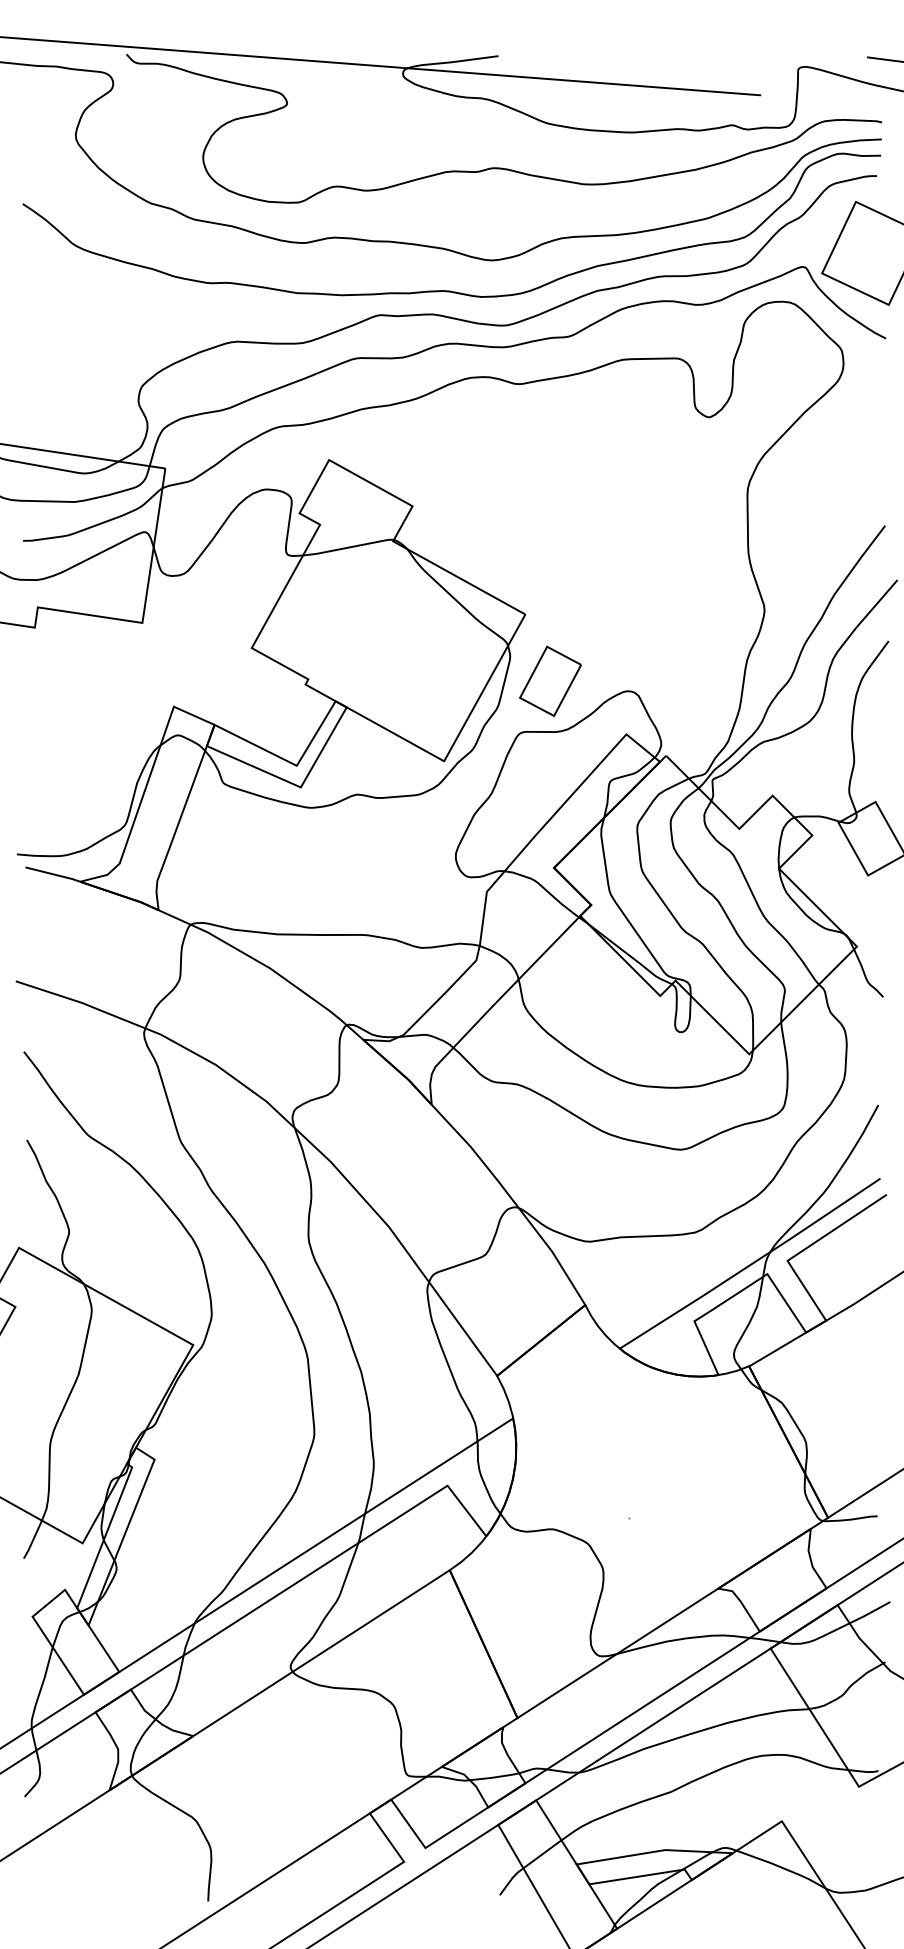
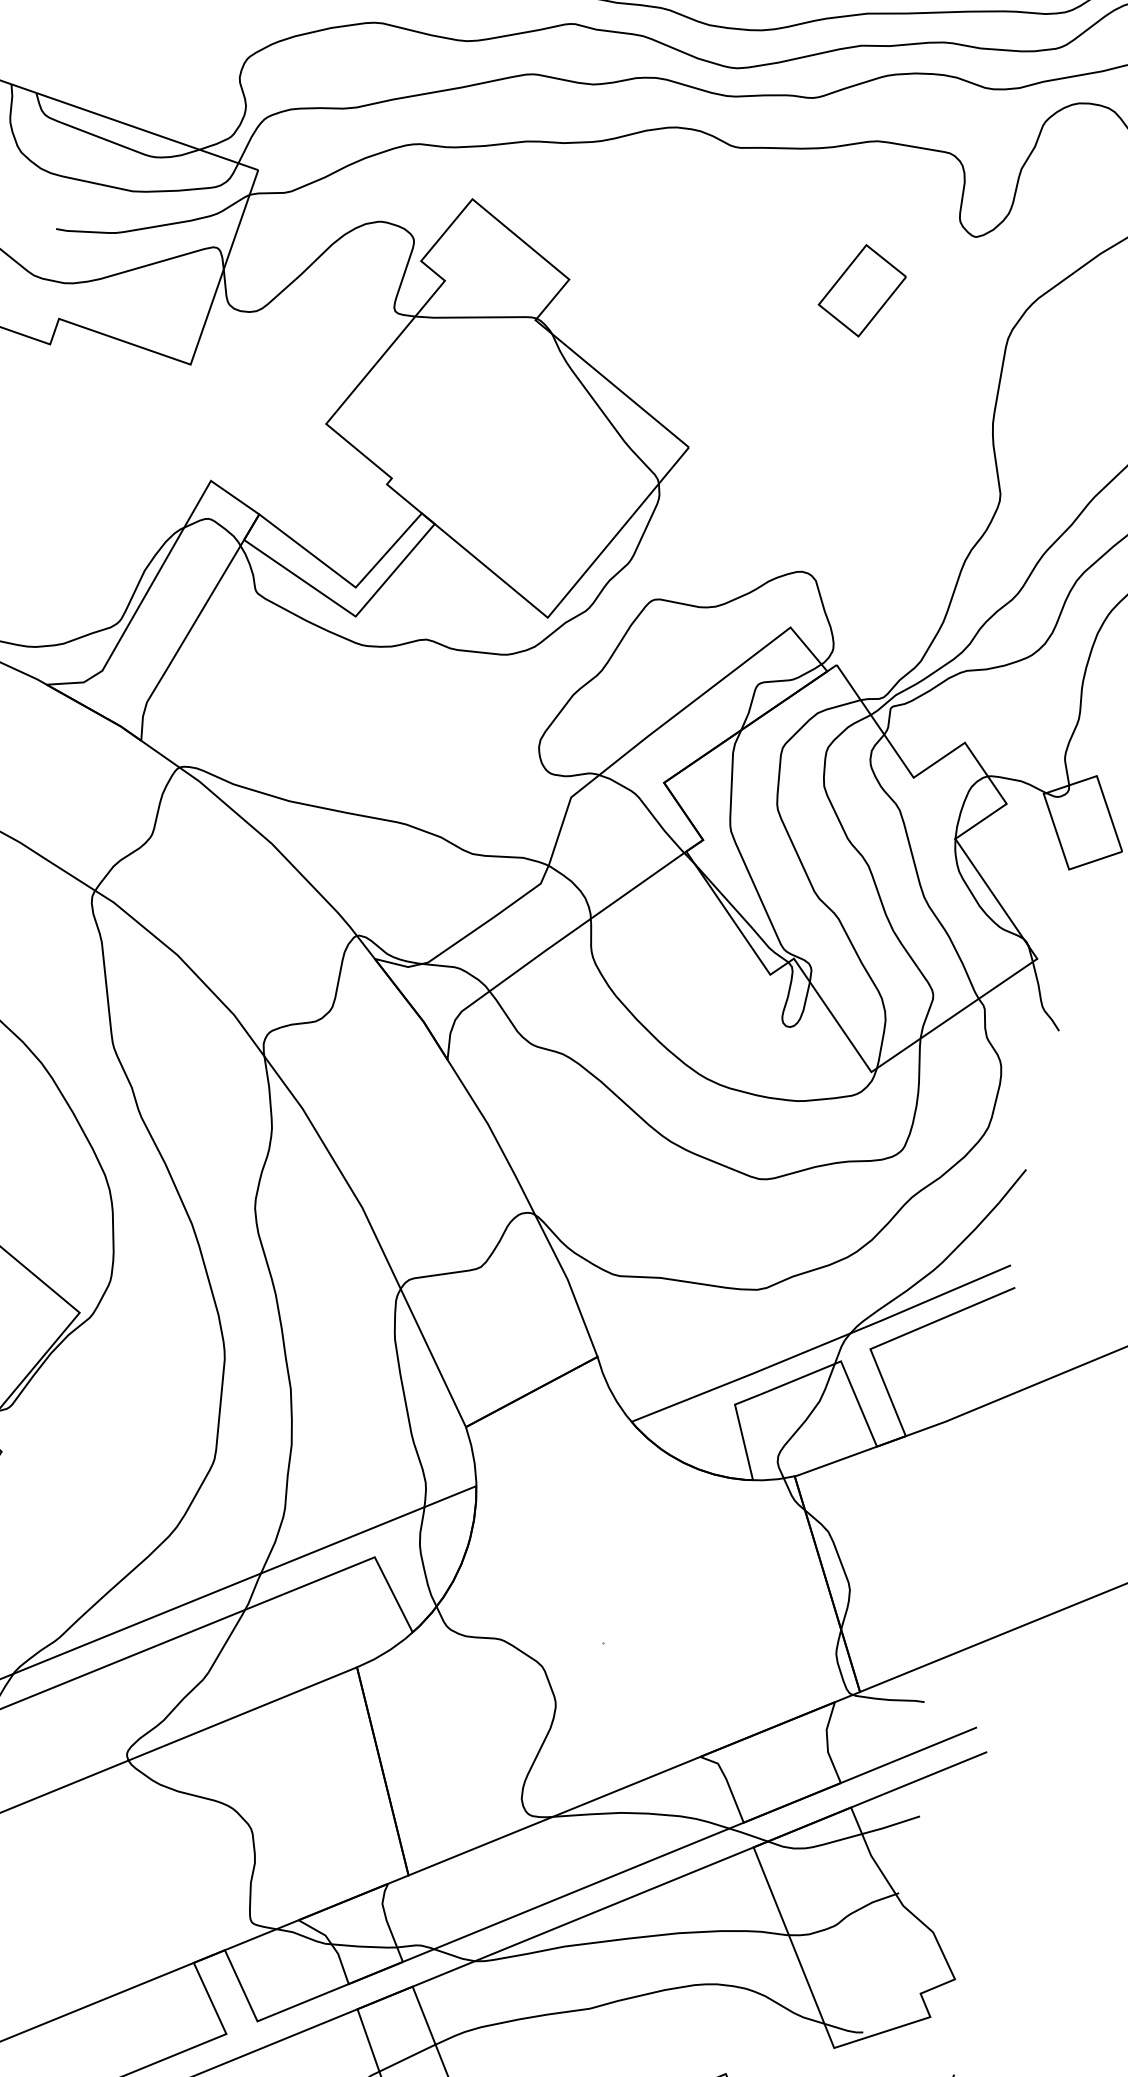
part: (550, 680) -> (862, 289), moved

